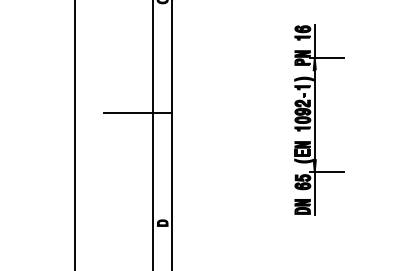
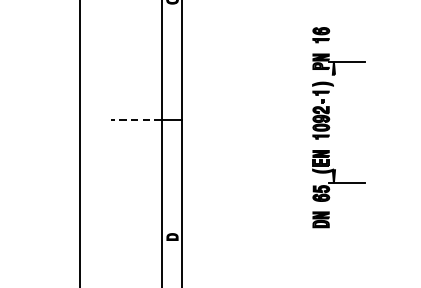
line: (314, 41) -> (333, 44), removed
line: (127, 112) -> (135, 119), solid -> dashed
line: (314, 115) -> (333, 122), removed
line: (314, 193) -> (333, 205), removed

